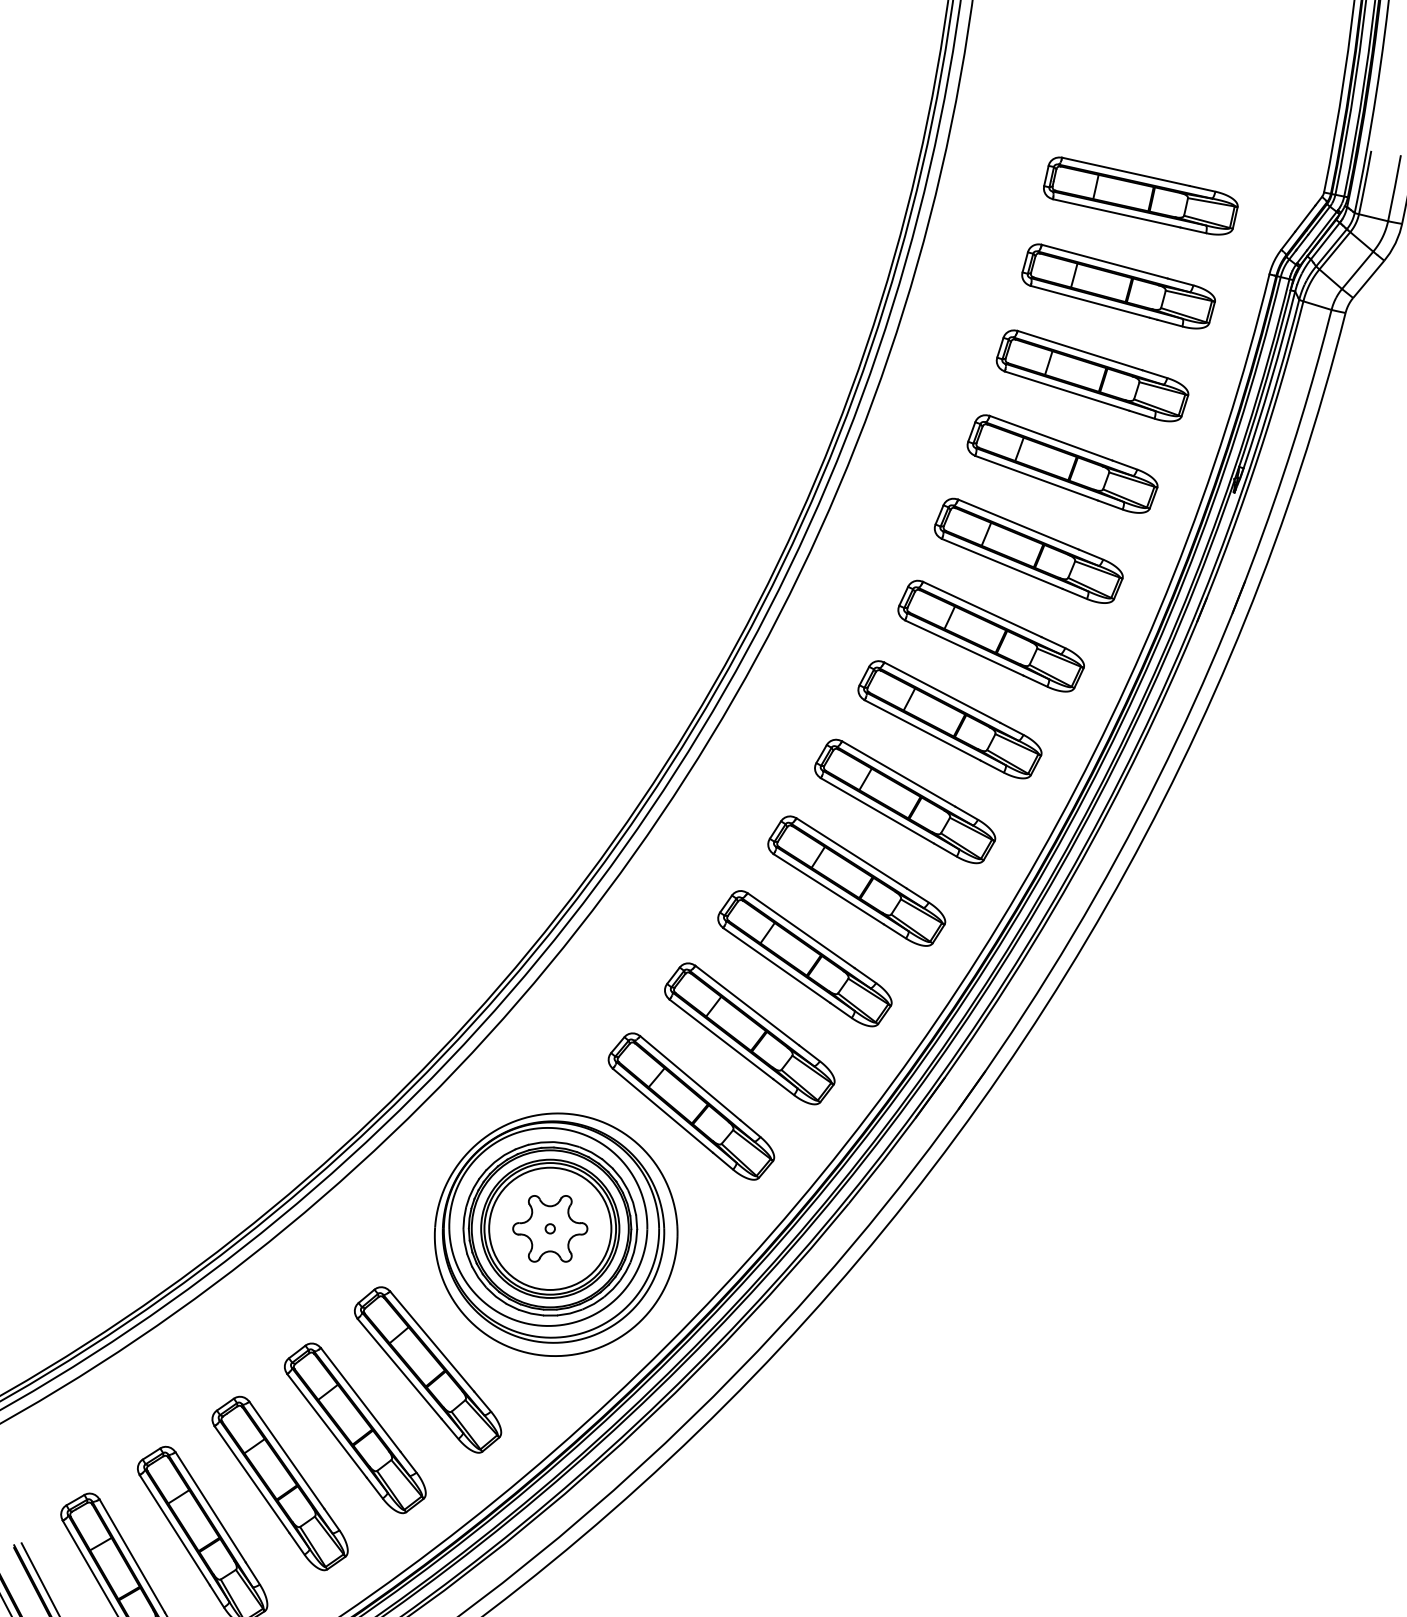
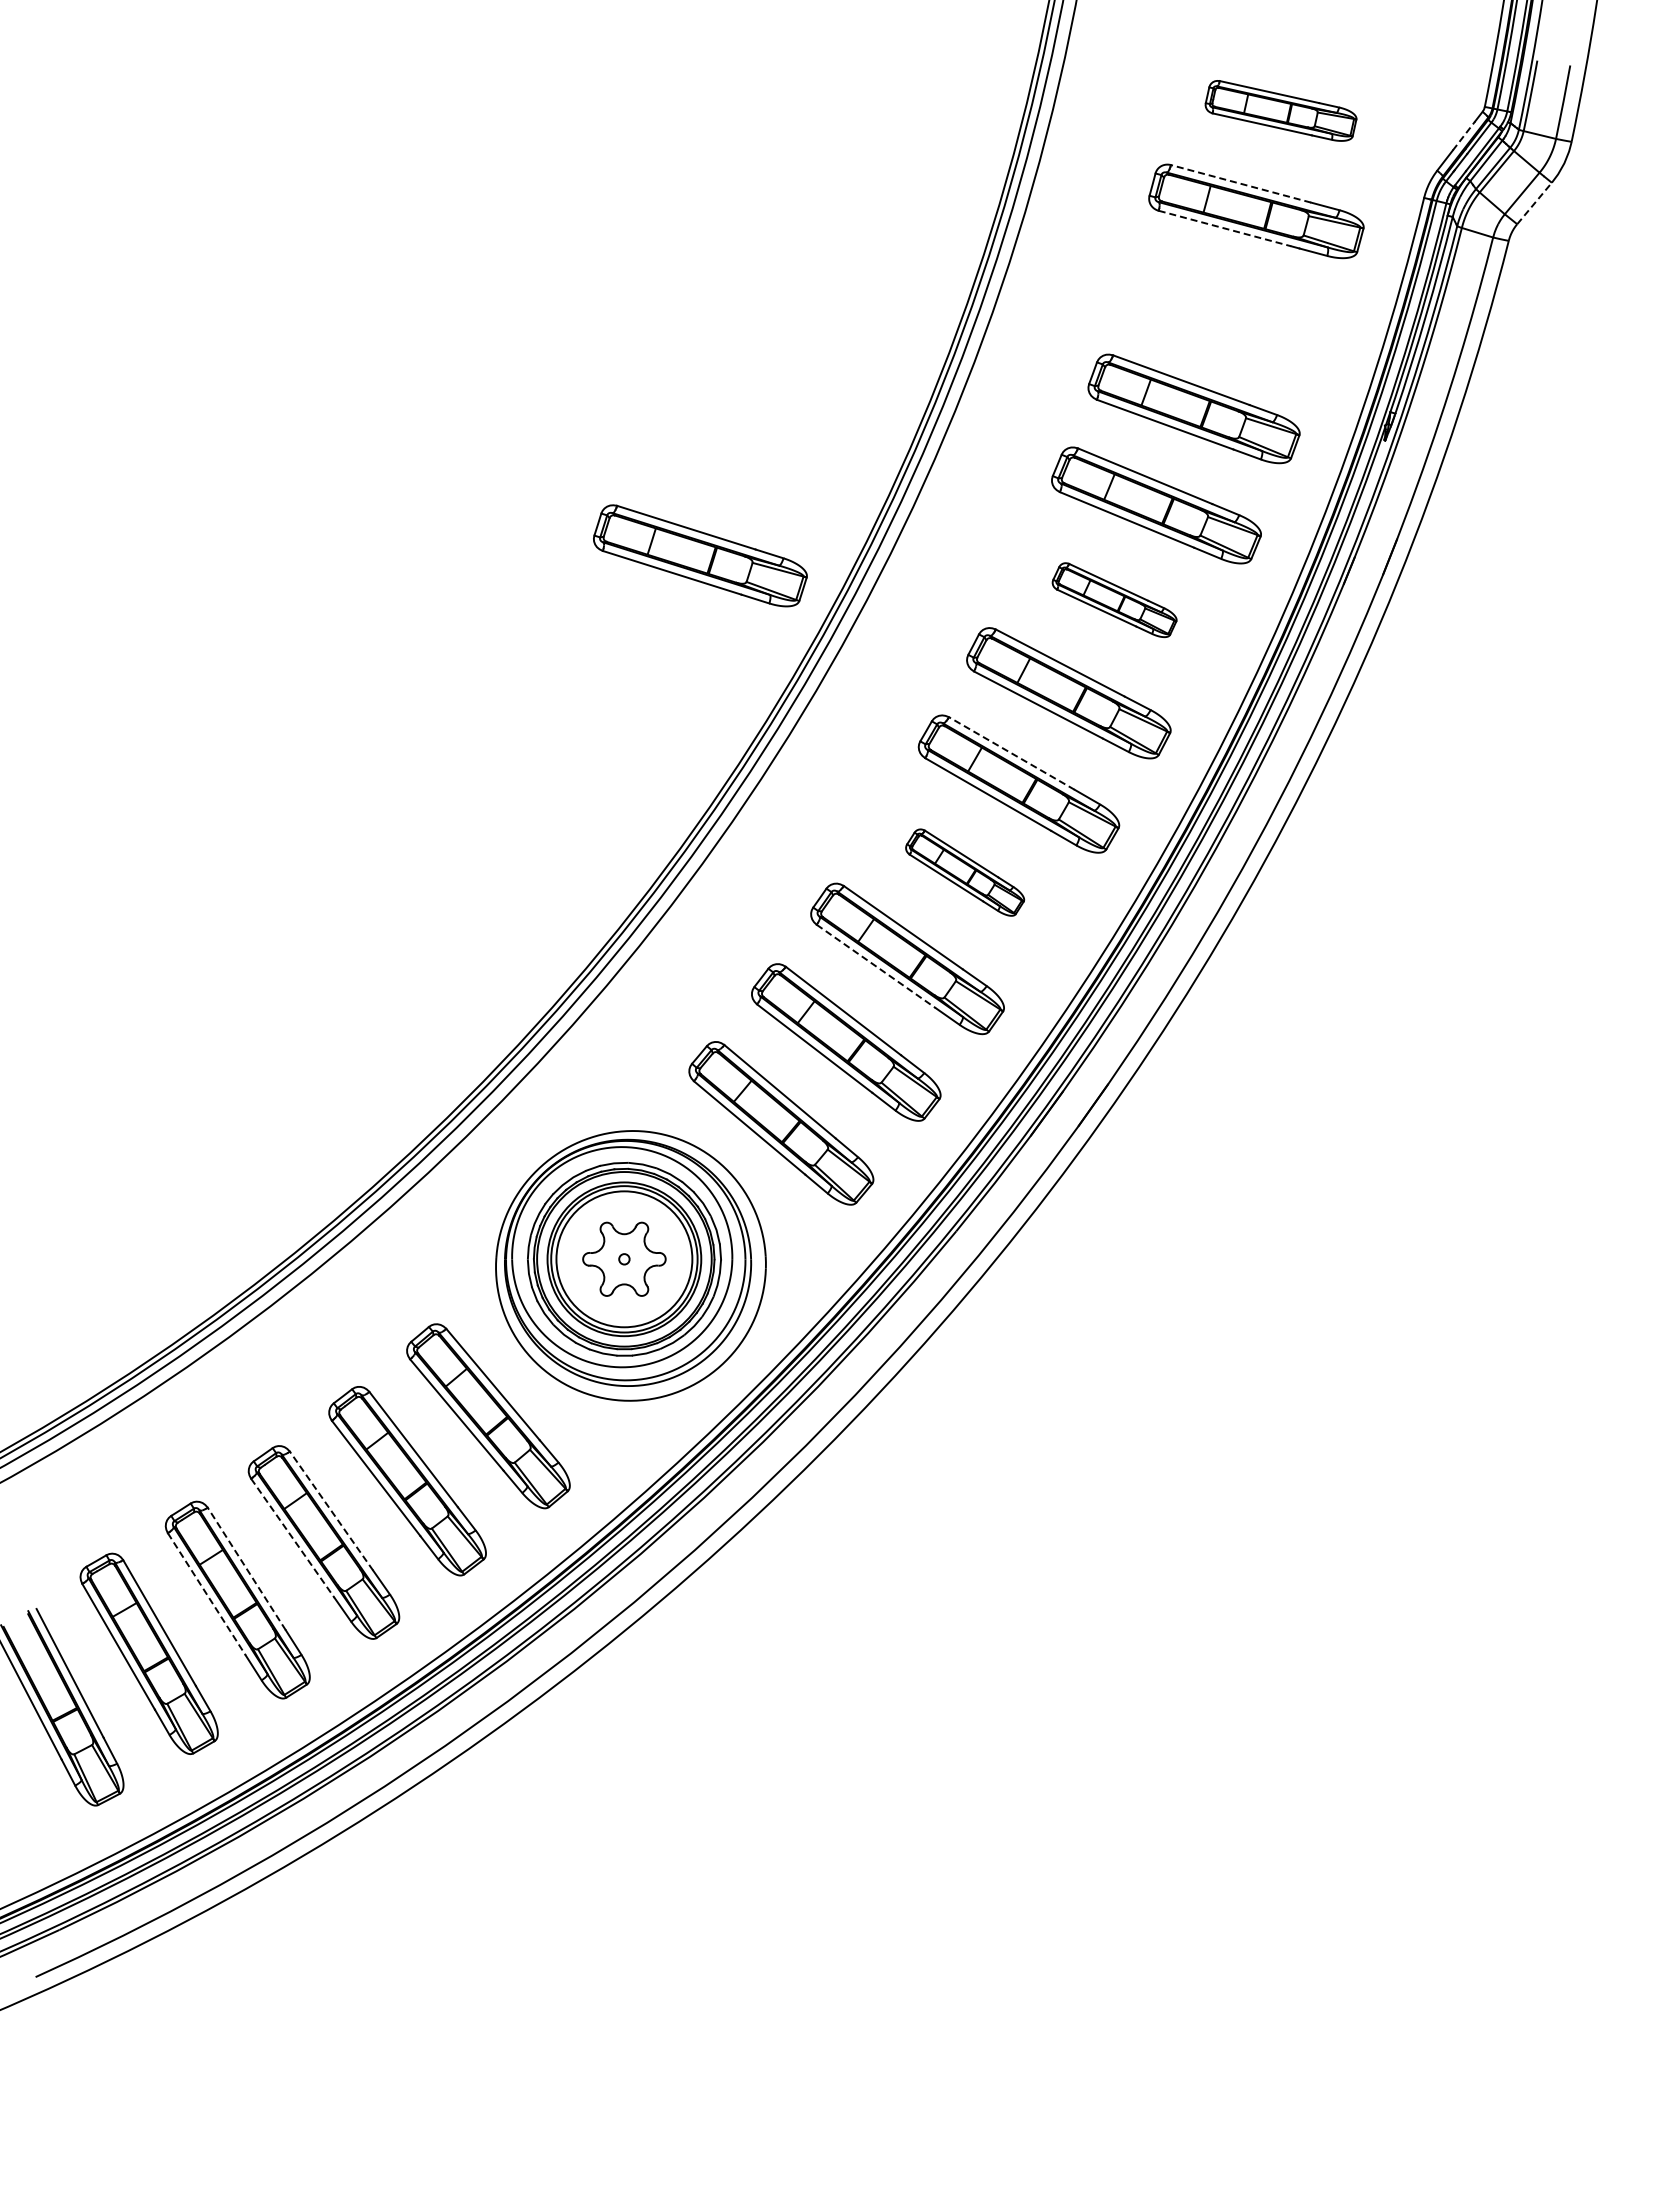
part: (1140, 195) -> (1280, 110), size x0.7
line: (1305, 218) -> (1464, 135), solid -> dashed
line: (1105, 261) -> (1241, 183), solid -> dashed
line: (1367, 280) -> (1533, 204), solid -> dashed
line: (1089, 301) -> (1224, 228), solid -> dashed
part: (1092, 375) -> (700, 555), moved
part: (991, 635) -> (1114, 599), size x0.6
line: (898, 773) -> (1011, 753), solid -> dashed
part: (856, 880) -> (964, 872), size x0.6
line: (776, 965) -> (876, 966), solid -> dashed
line: (286, 1455) -> (331, 1511), solid -> dashed
line: (251, 1479) -> (292, 1538), solid -> dashed
line: (210, 1507) -> (246, 1569), solid -> dashed
line: (174, 1530) -> (206, 1594), solid -> dashed

